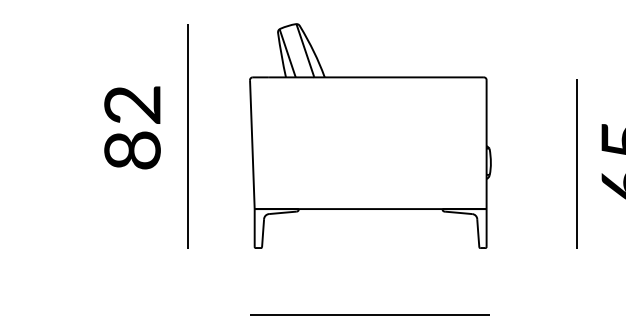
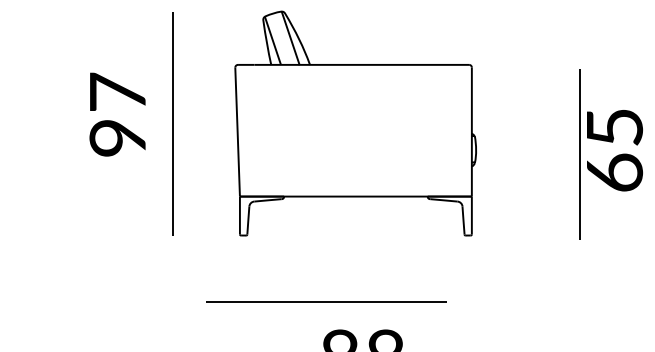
text: (132, 127) -> (117, 114), 82 -> 97
line: (576, 164) -> (579, 154), moved
line: (370, 314) -> (326, 301), moved

